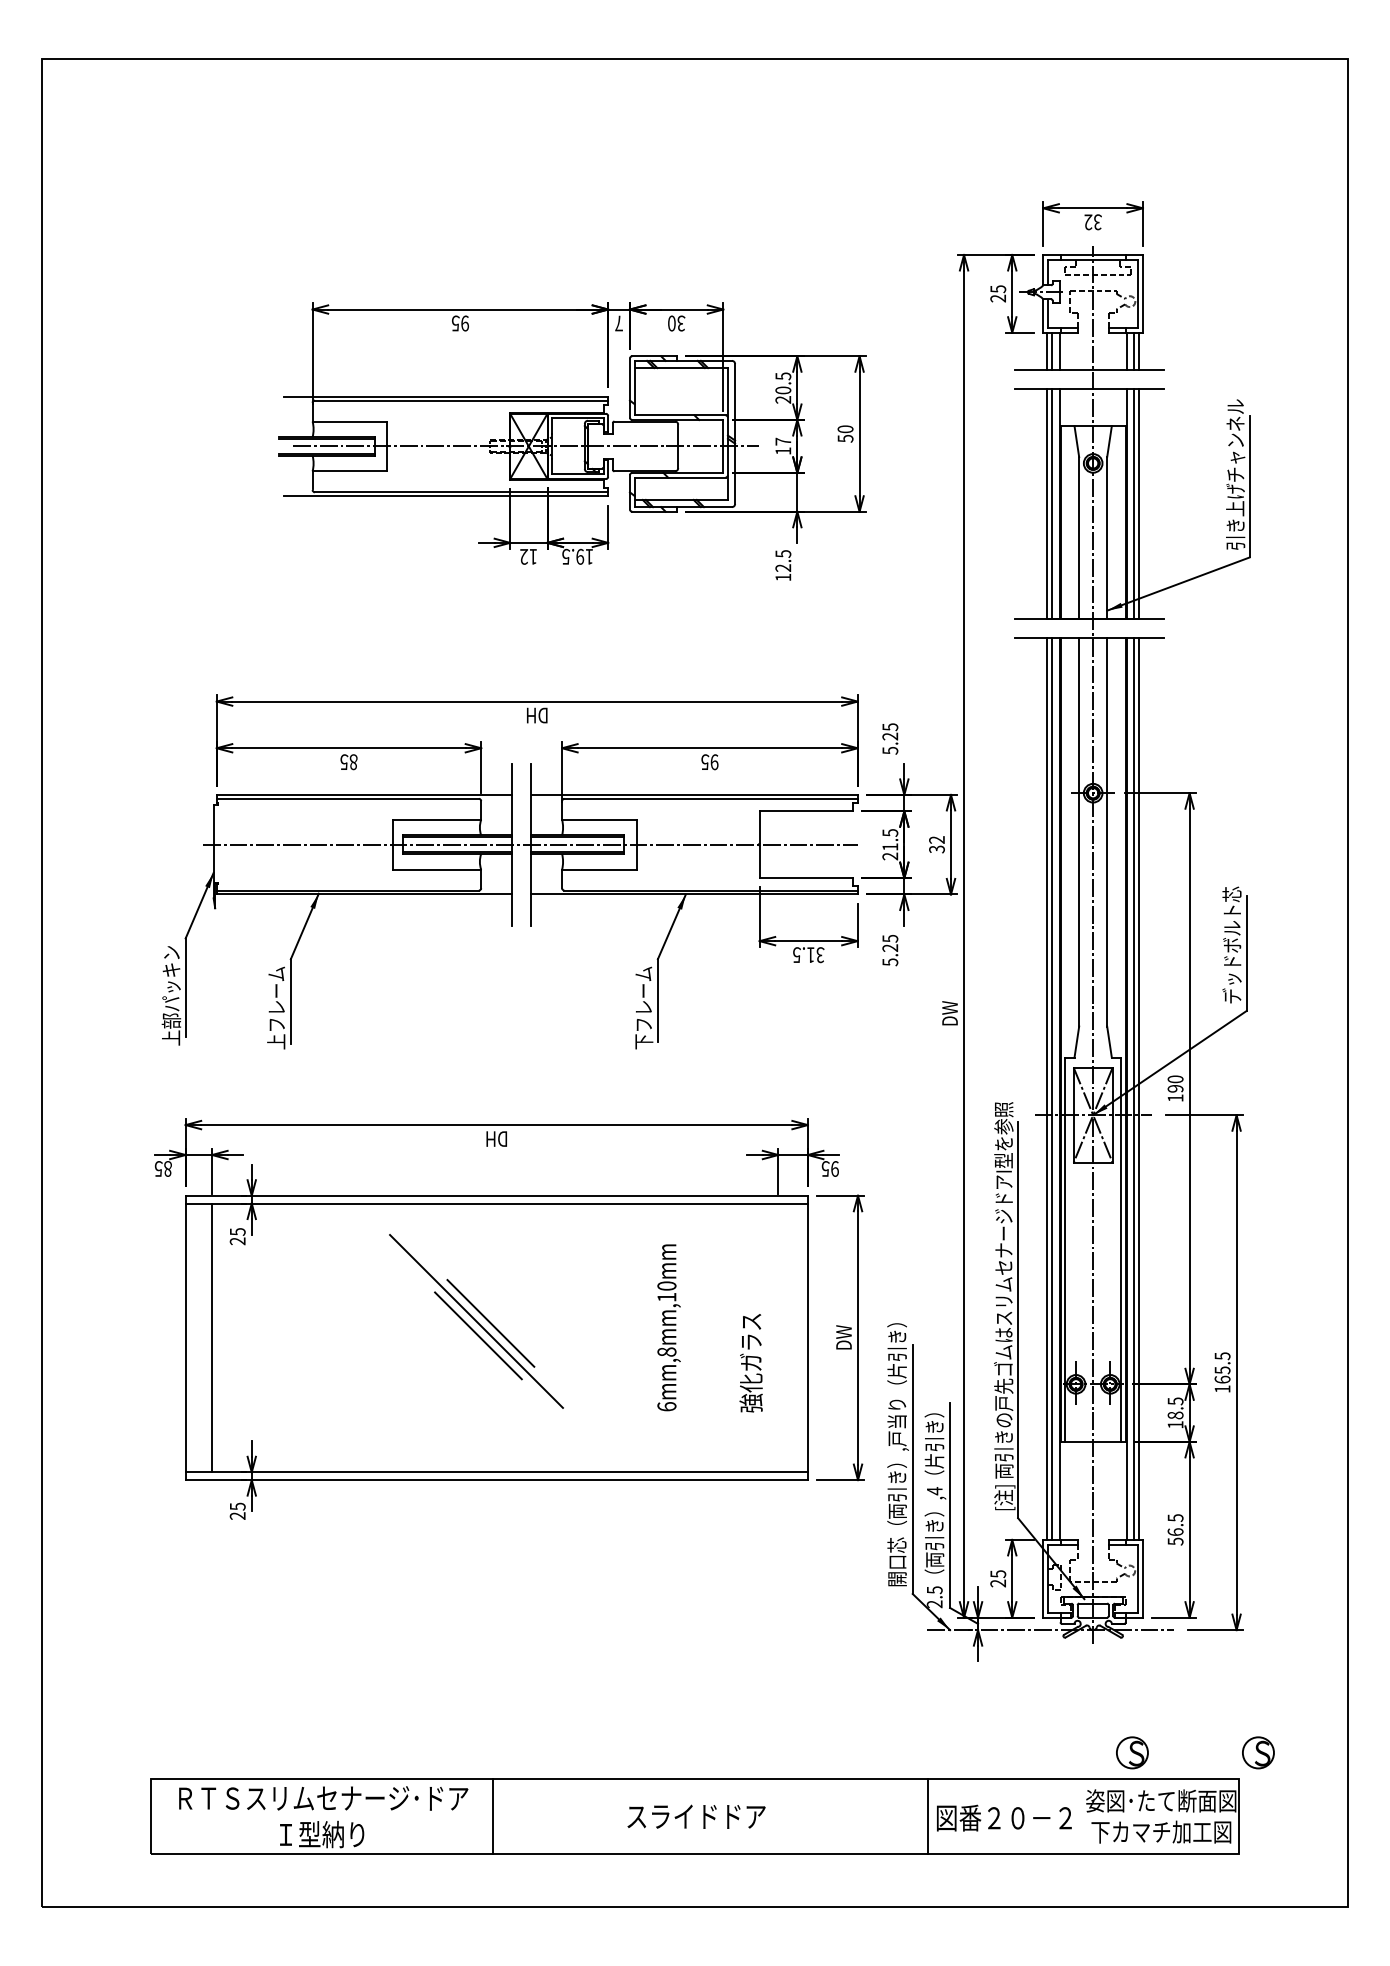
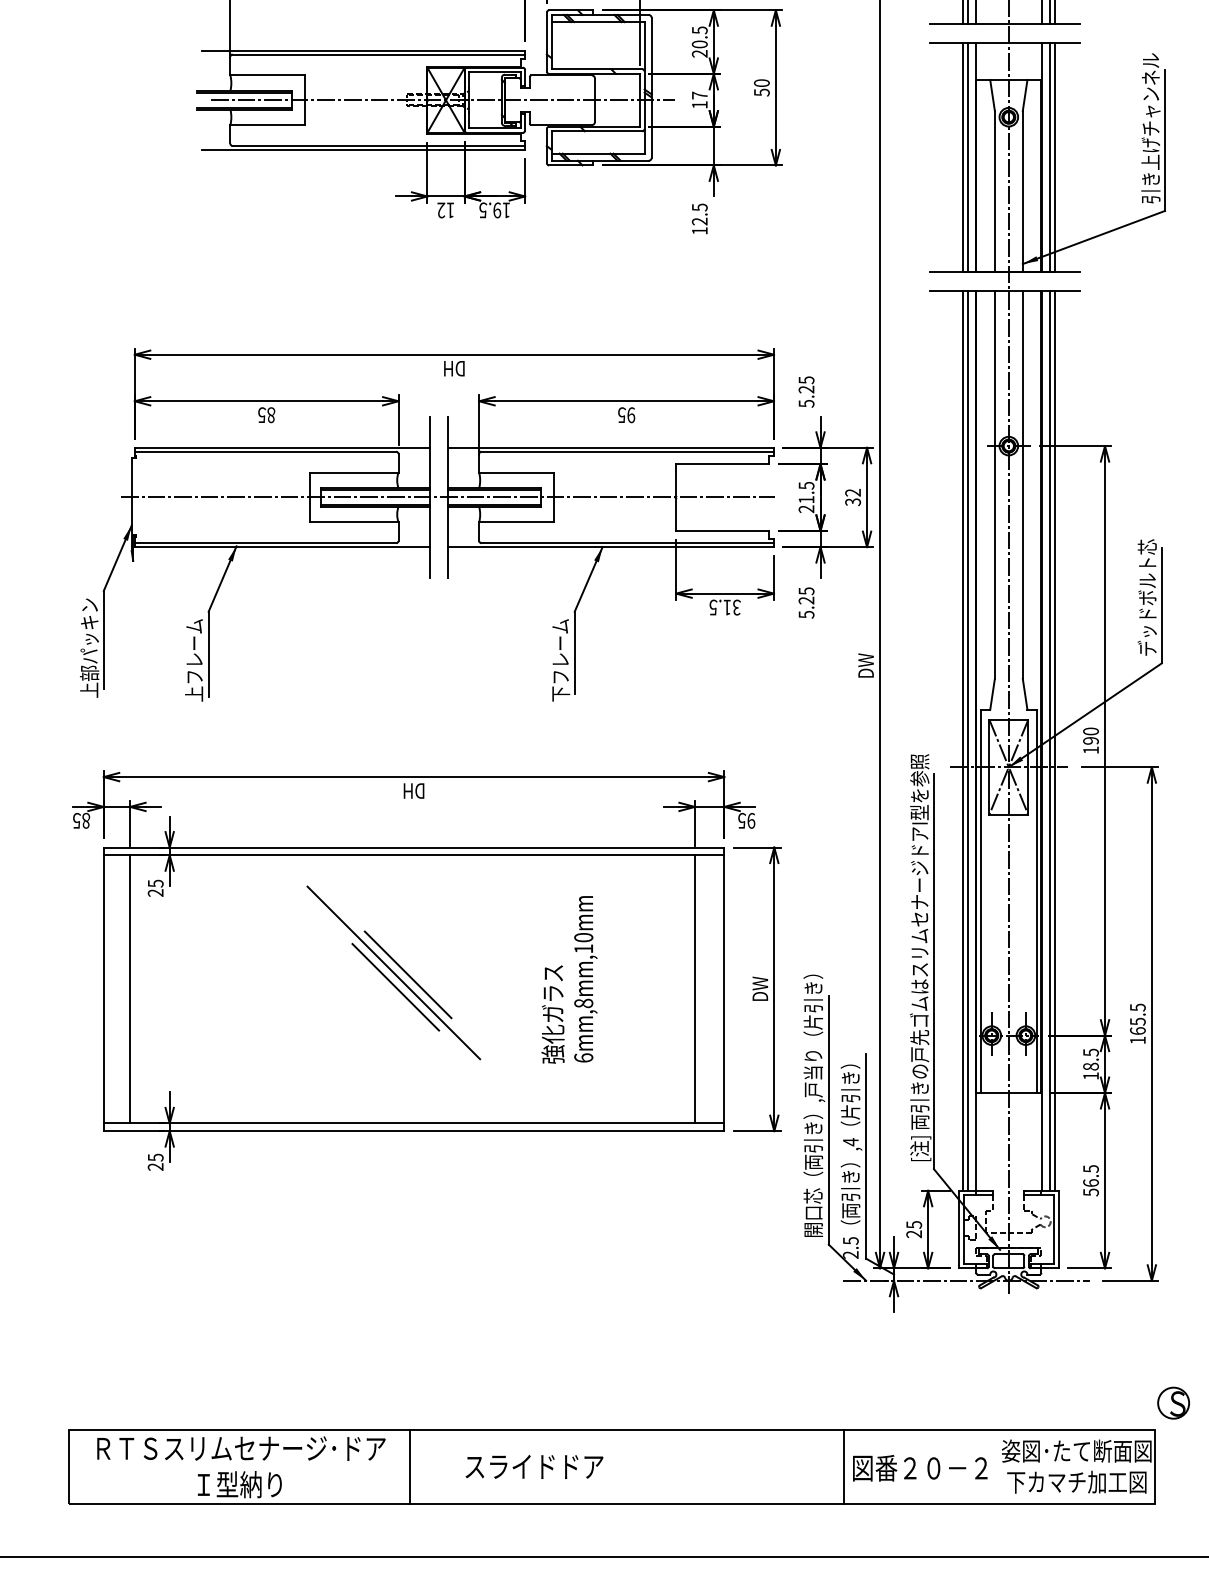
line: (778, 1337) -> (695, 988), added
text: (750, 1363) -> (552, 1014), moved
part: (1132, 1752) -> (1048, 1402), removed
text: (696, 1816) -> (534, 1466), moved

